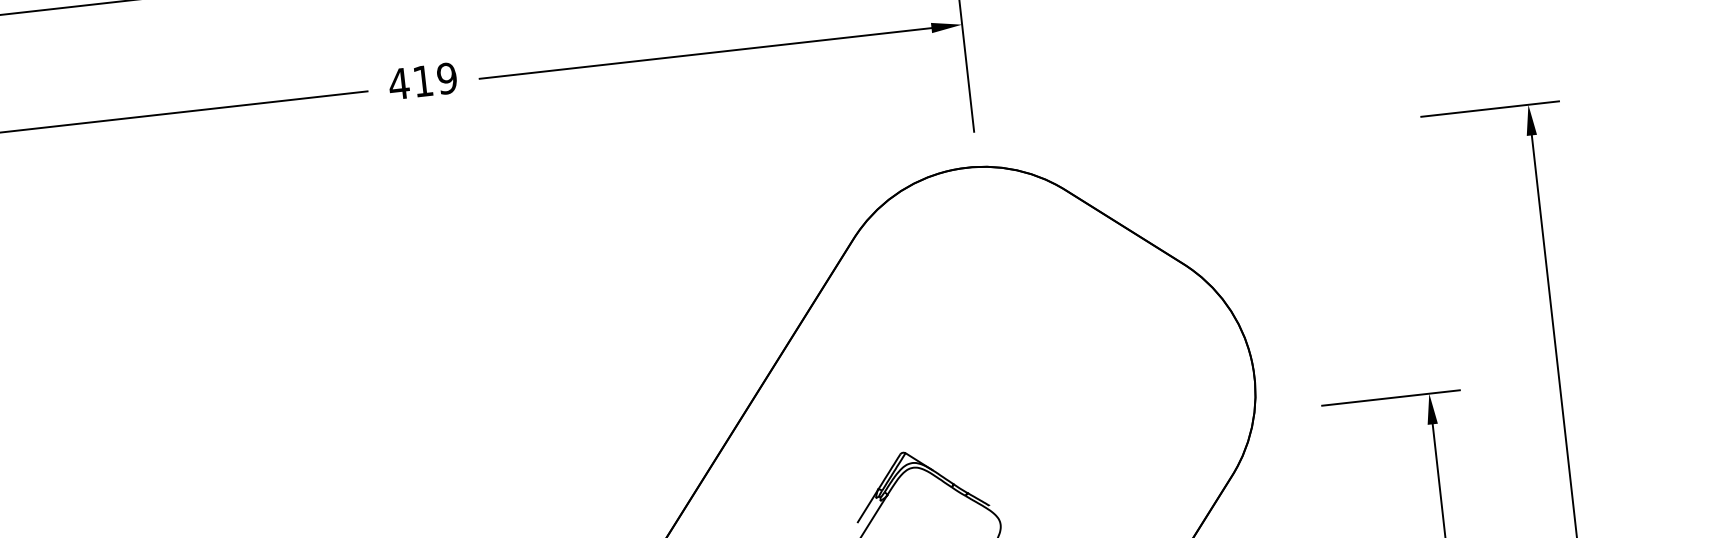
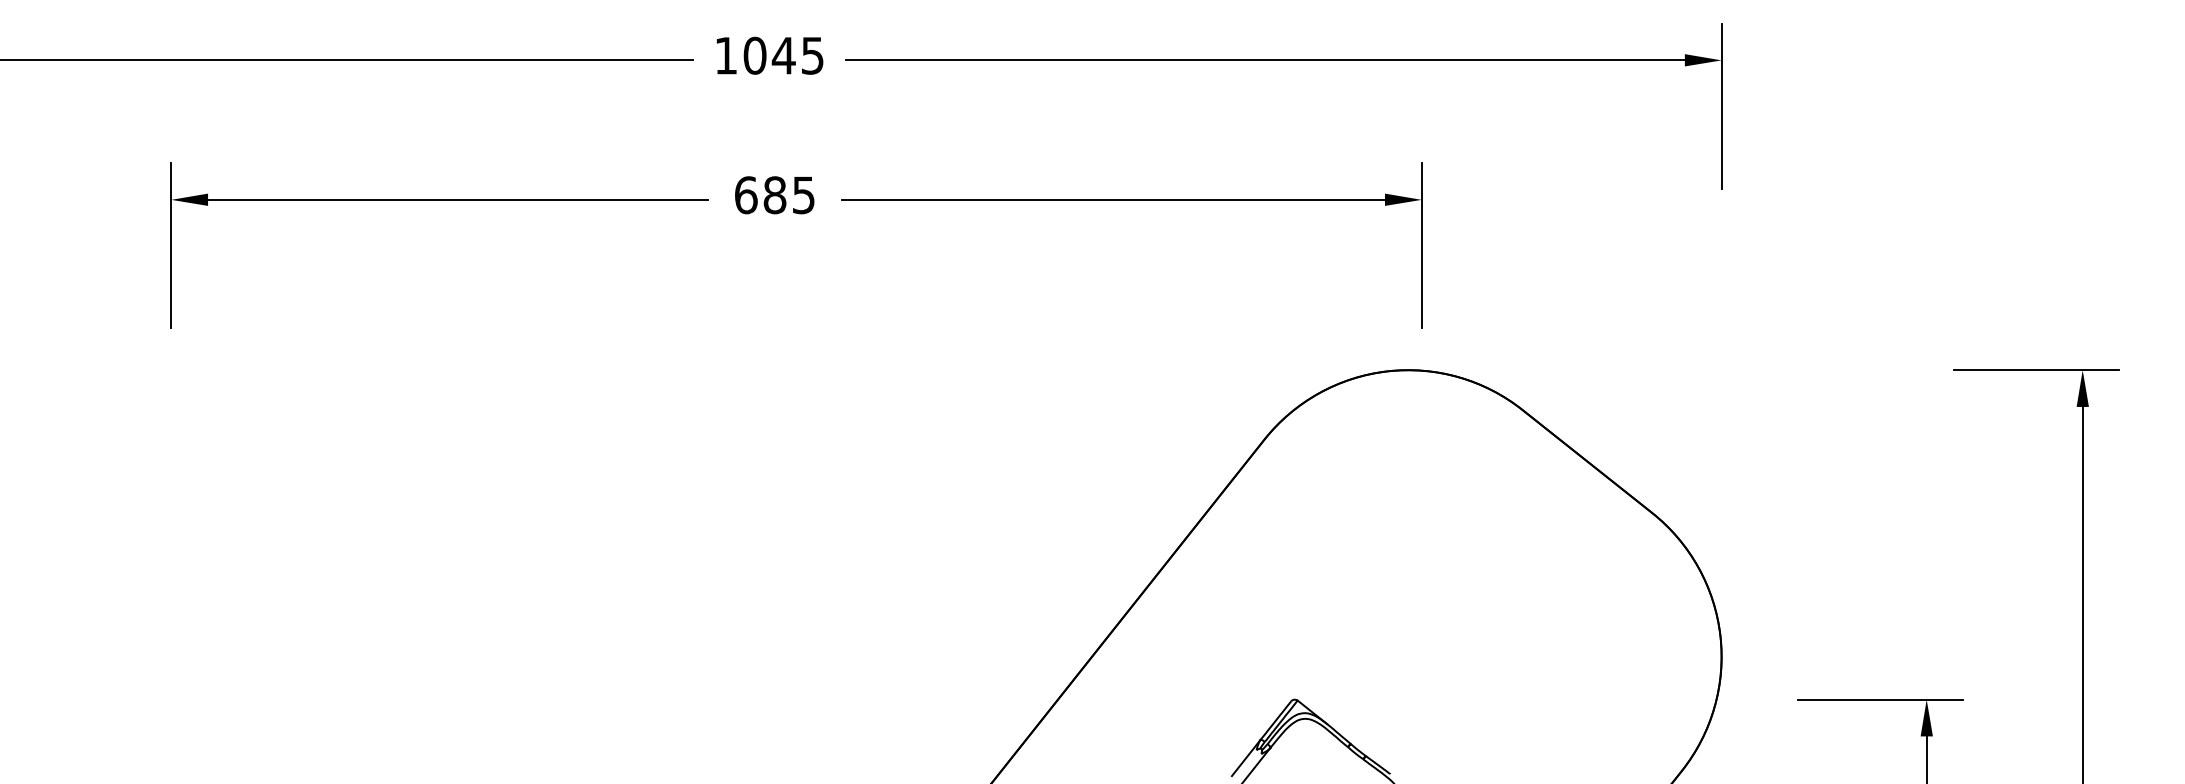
text: (422, 81) -> (774, 195), 419 -> 685

